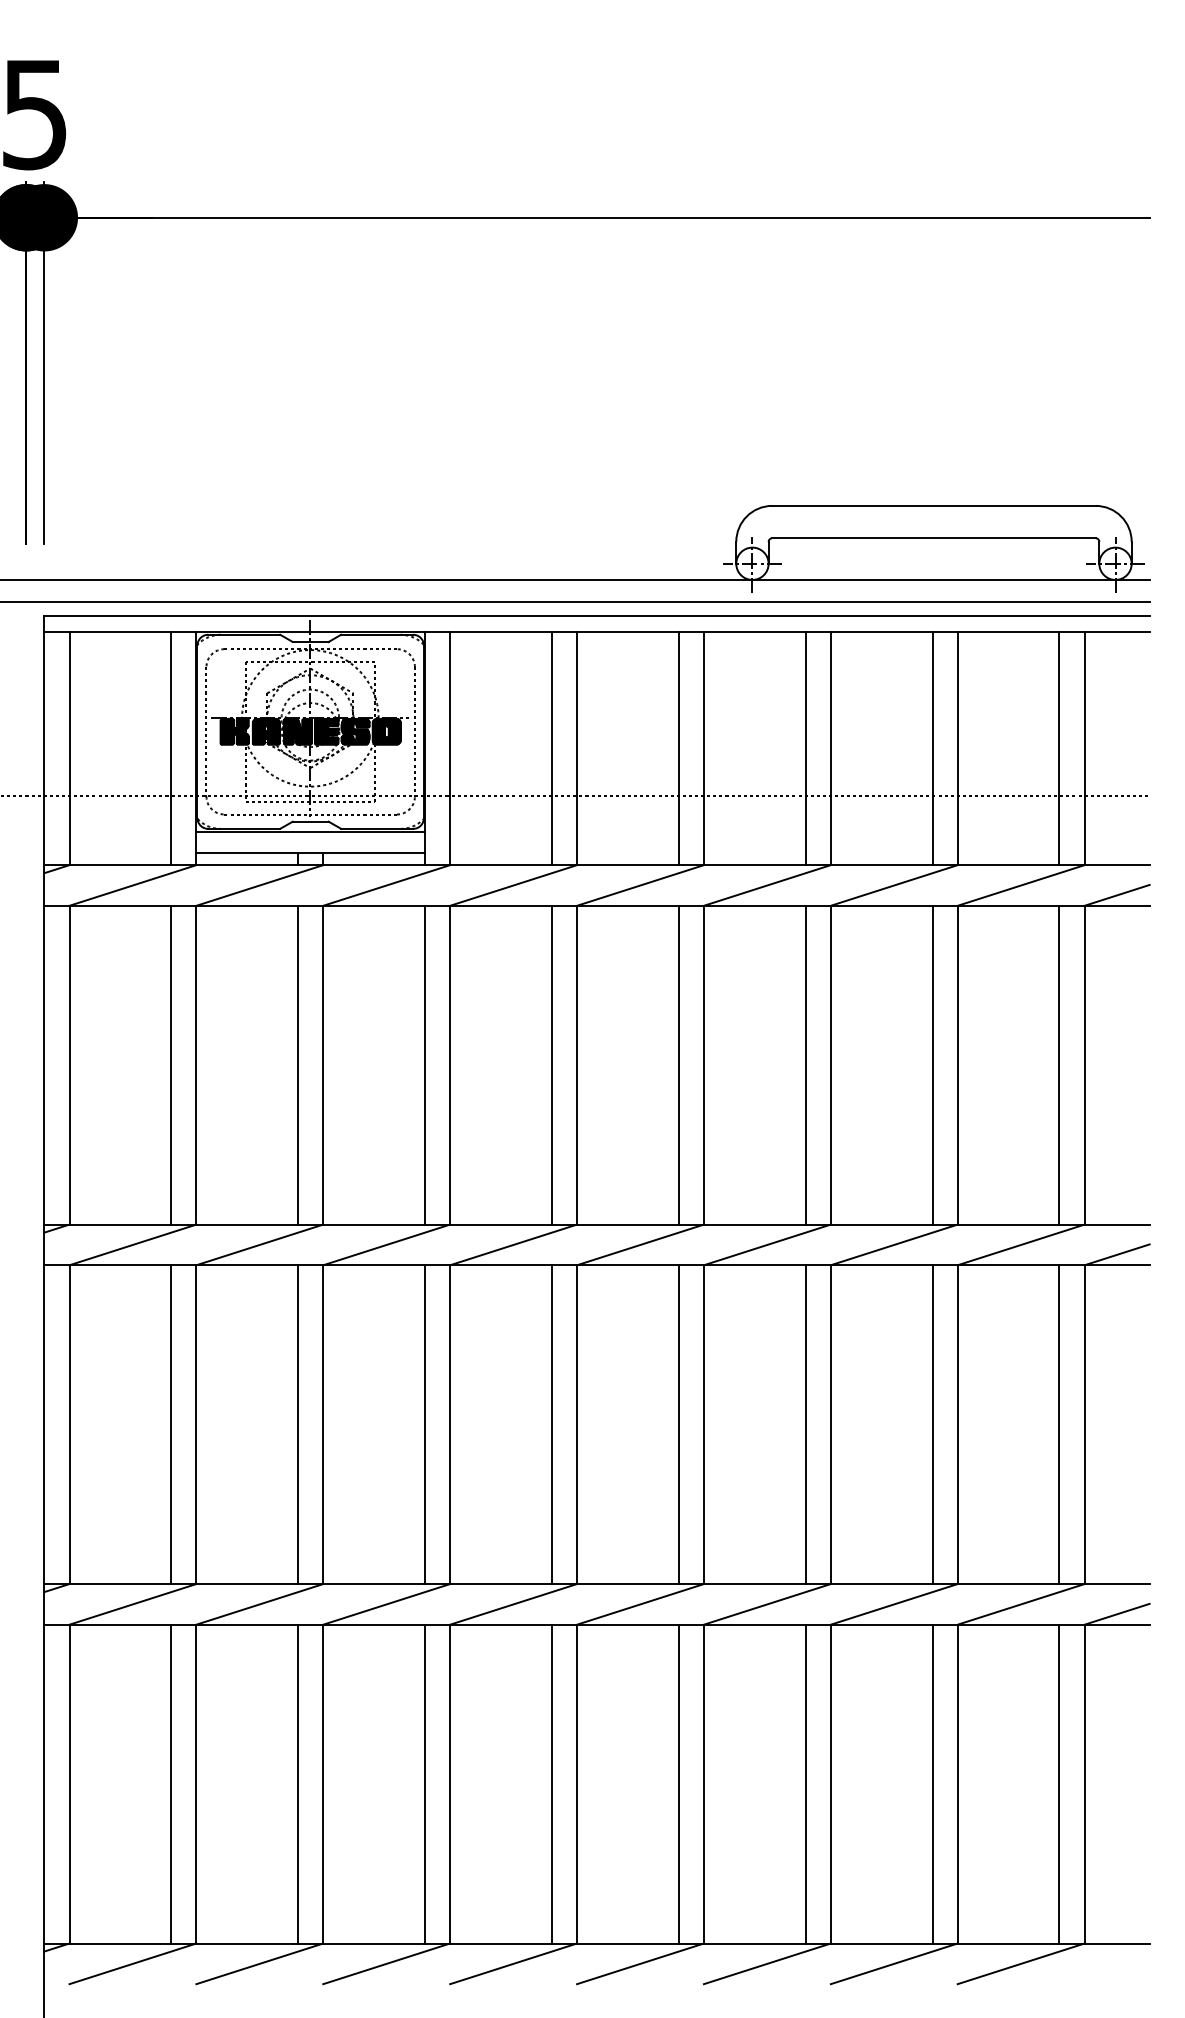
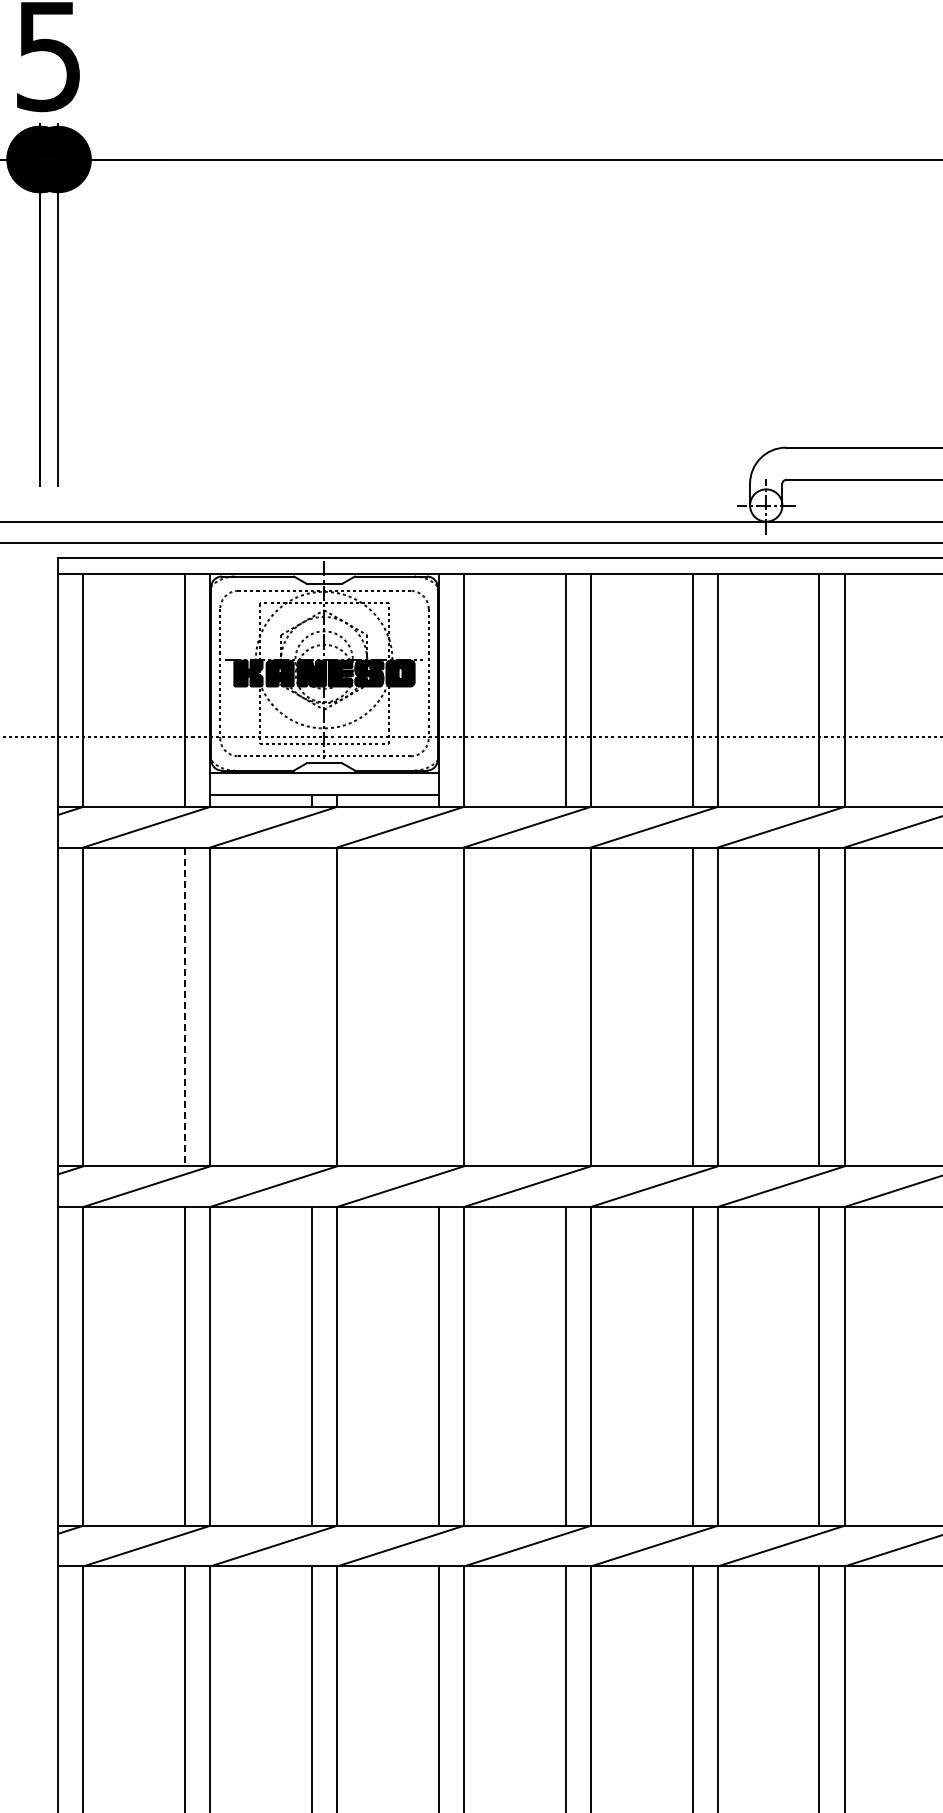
line: (298, 1064) -> (312, 1006), removed
line: (425, 1064) -> (439, 1006), removed
line: (551, 1064) -> (565, 1006), removed
line: (171, 1065) -> (185, 1007), solid -> dashed

